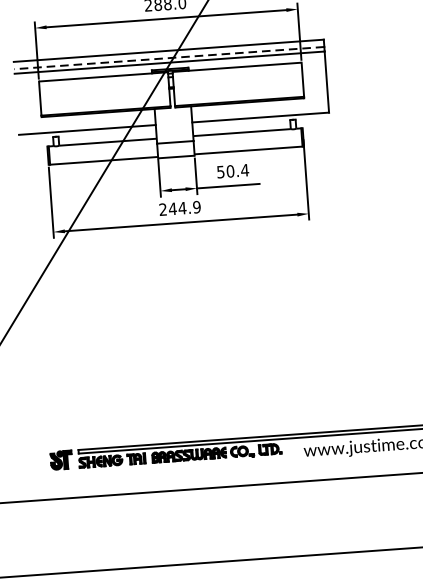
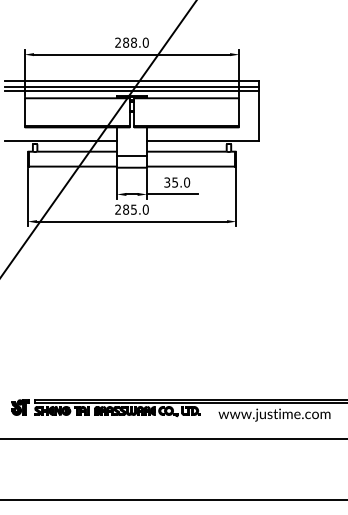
line: (169, 57) -> (132, 86), dashed -> solid
text: (233, 171) -> (177, 182), 50.4 -> 35.0
text: (184, 207) -> (135, 209), 244.9 -> 285.0

